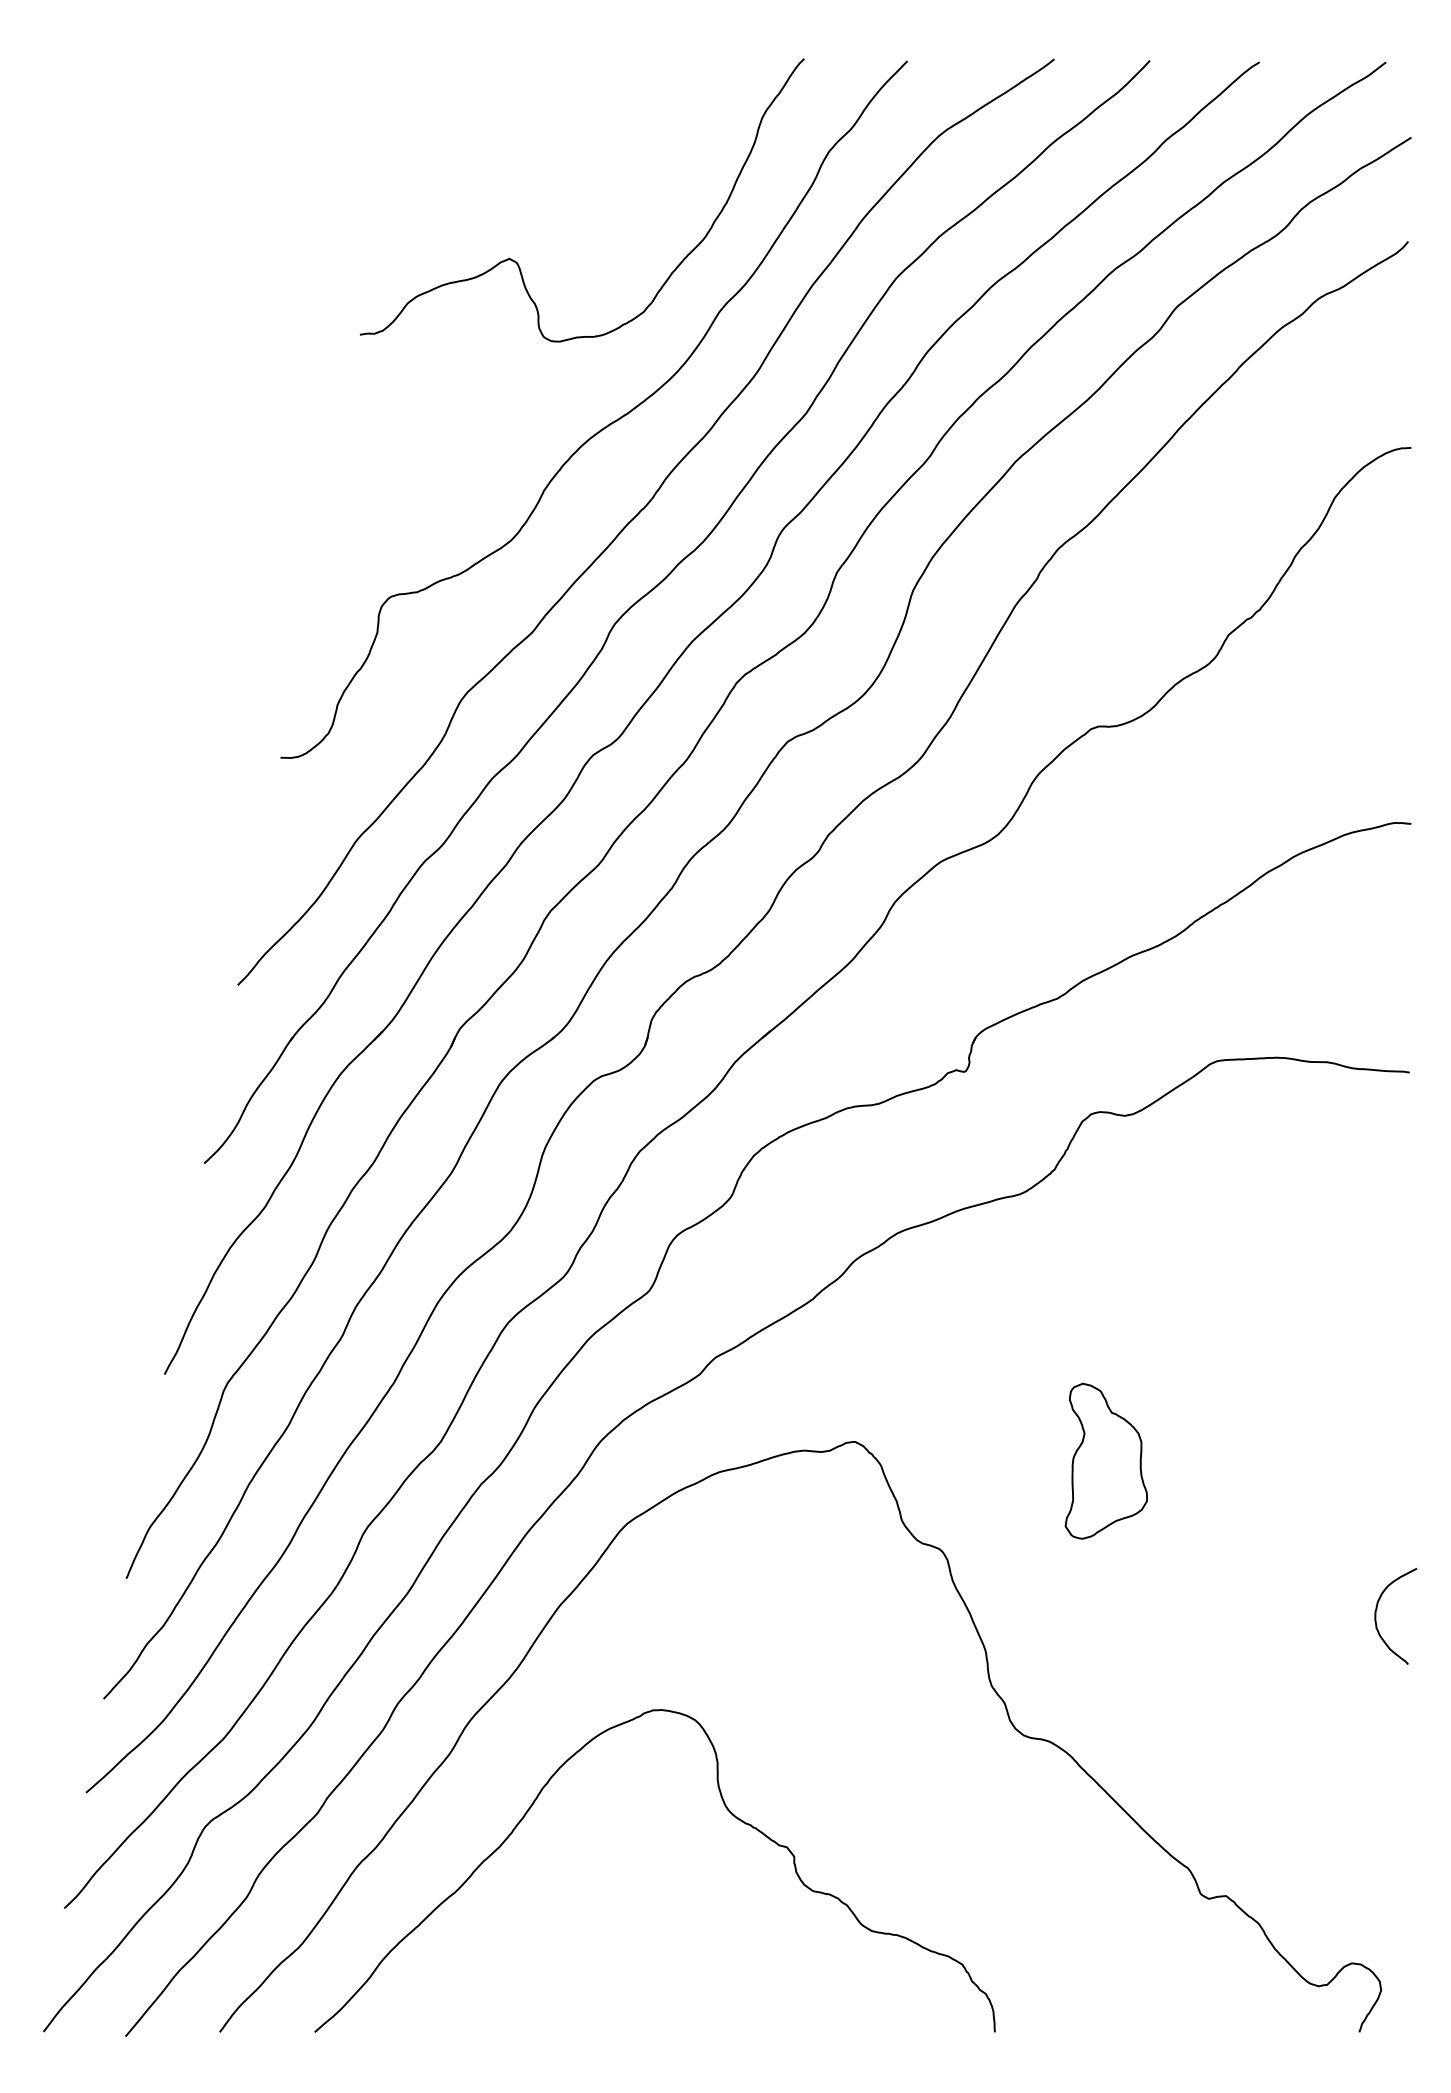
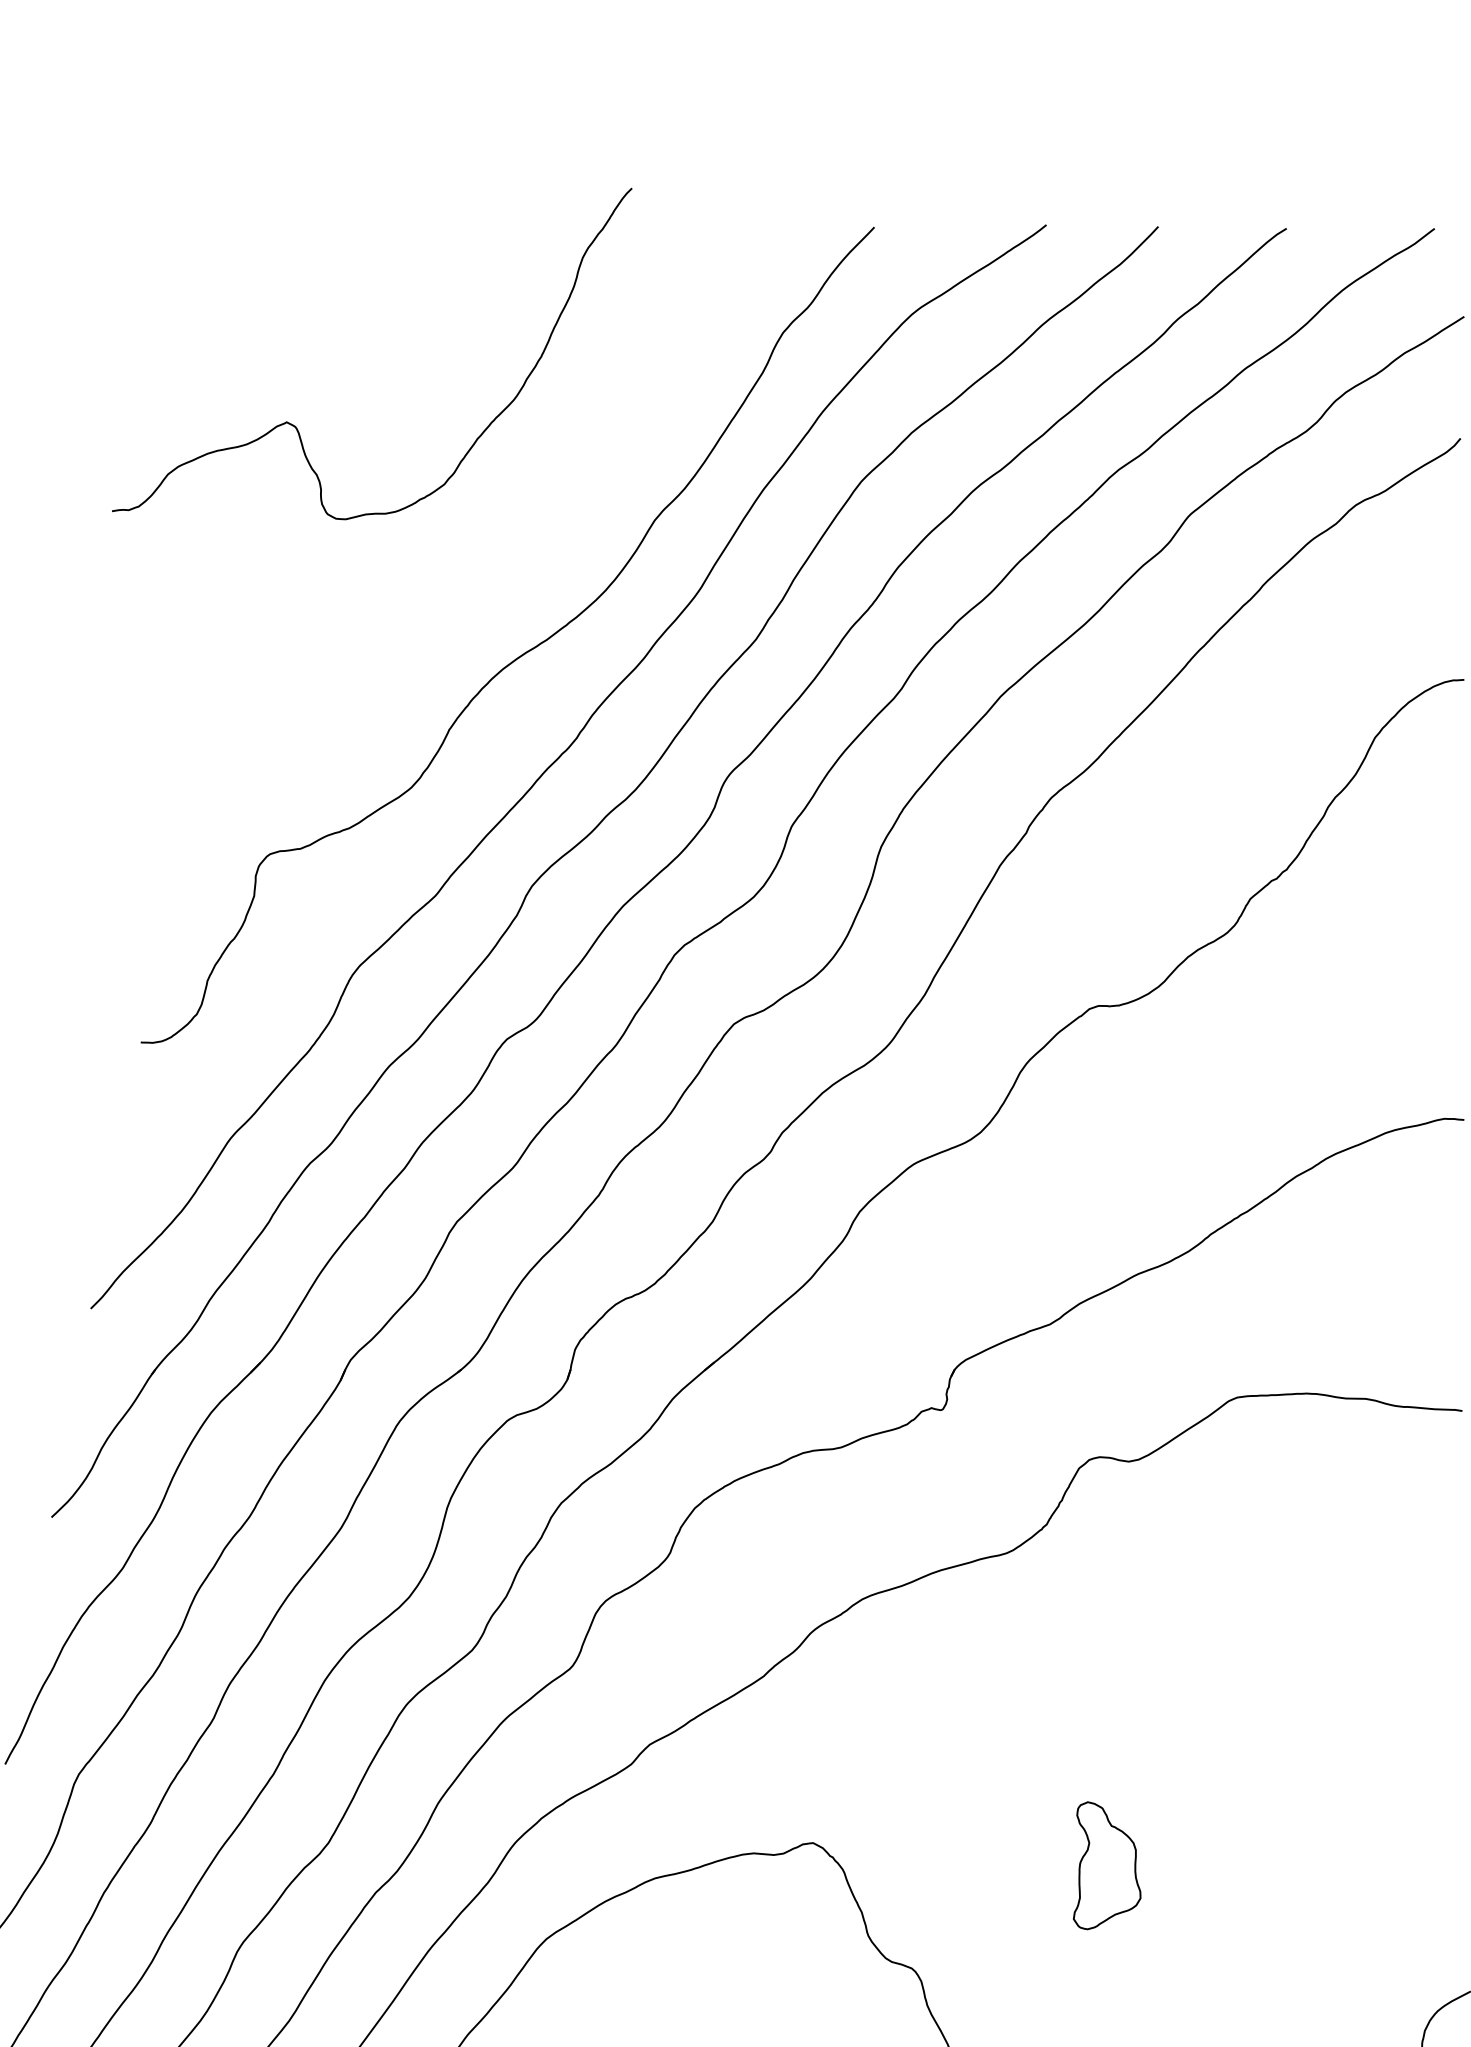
curve: (518, 263) -> (297, 427), moved
part: (1105, 1460) -> (1106, 1864), size x0.7

